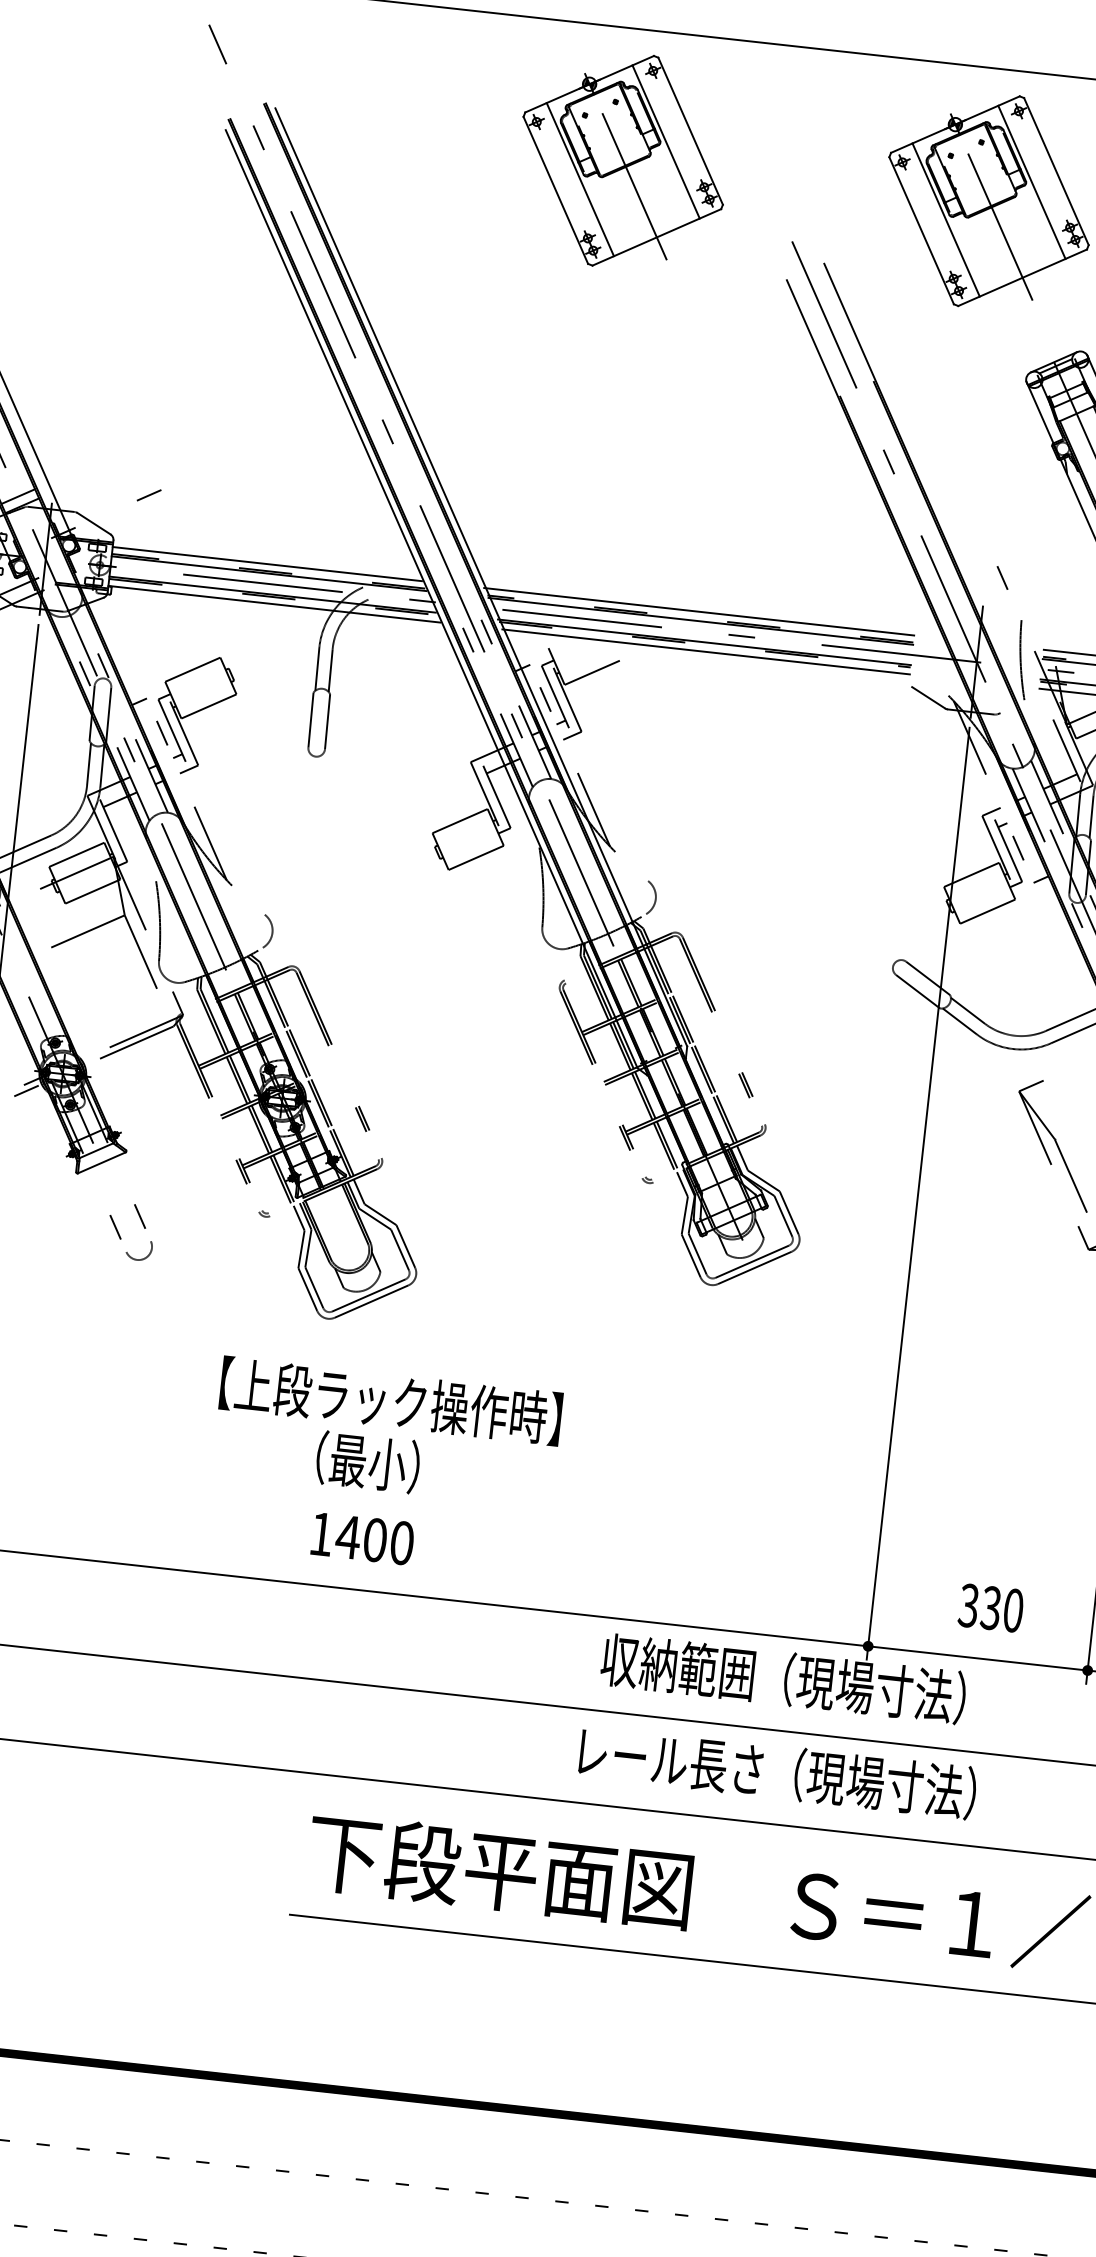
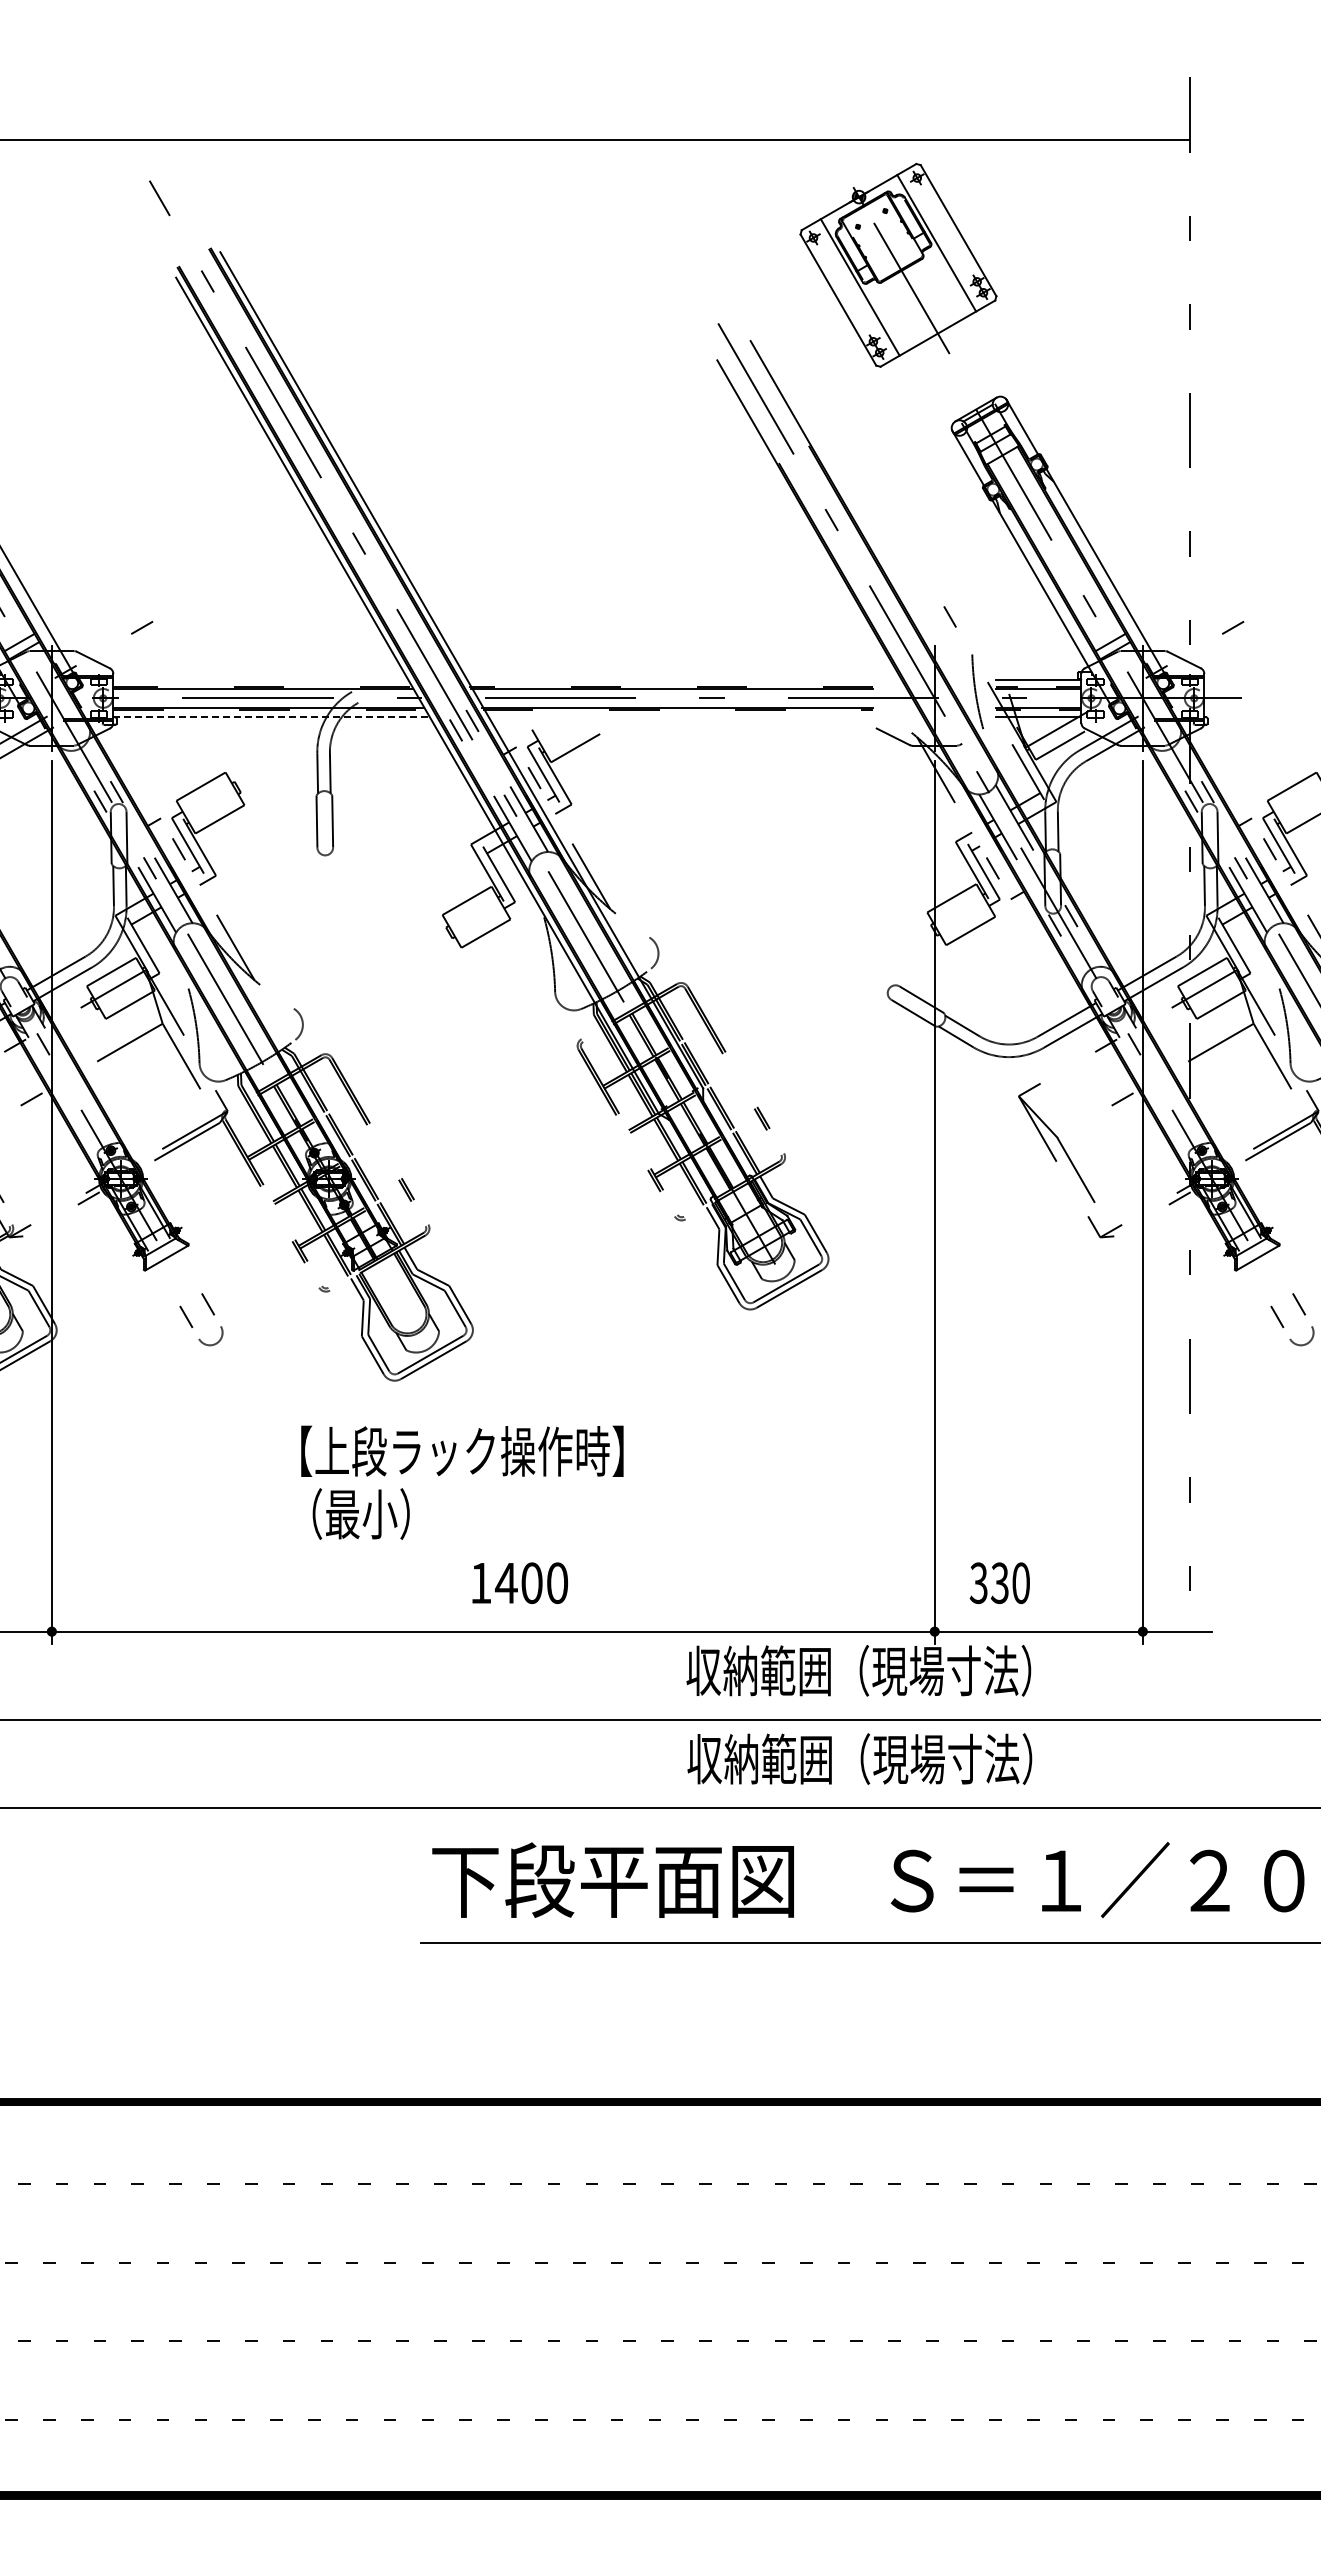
part: (623, 159) -> (551, 264), removed
line: (266, 563) -> (259, 679), removed
line: (275, 603) -> (271, 716), solid -> dashed
line: (699, 611) -> (669, 679), removed
line: (705, 651) -> (679, 716), removed
text: (367, 1461) -> (360, 1513), moved
text: (362, 1539) -> (519, 1583), moved
text: (990, 1608) -> (999, 1583), moved
text: (777, 1771) -> (862, 1758), レール長さ（現場寸法） -> 収納範囲（現場寸法）

